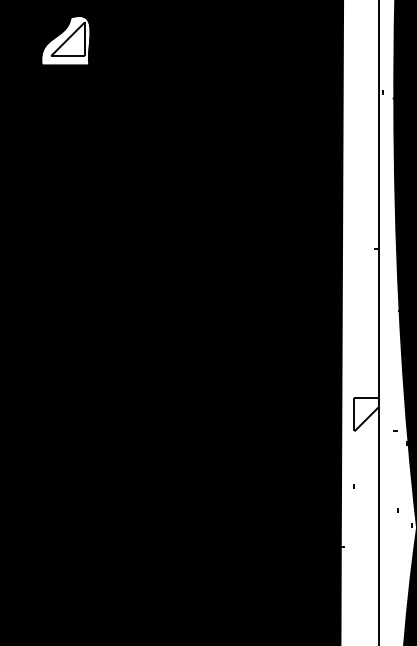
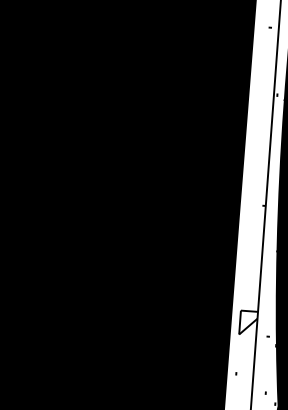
fill: (65, 40) -> (54, 41), added

